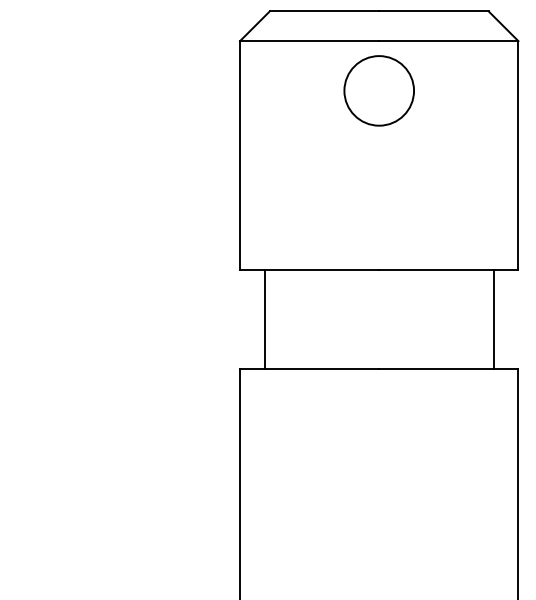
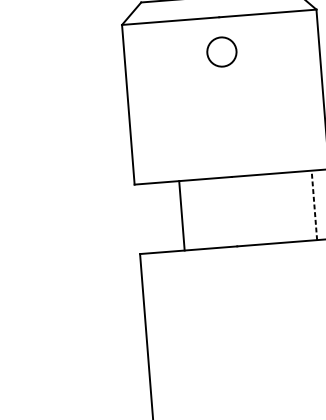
circle: (378, 90) -> (221, 51), size x0.6
line: (264, 319) -> (181, 215), moved
line: (493, 319) -> (314, 205), solid -> dashed

